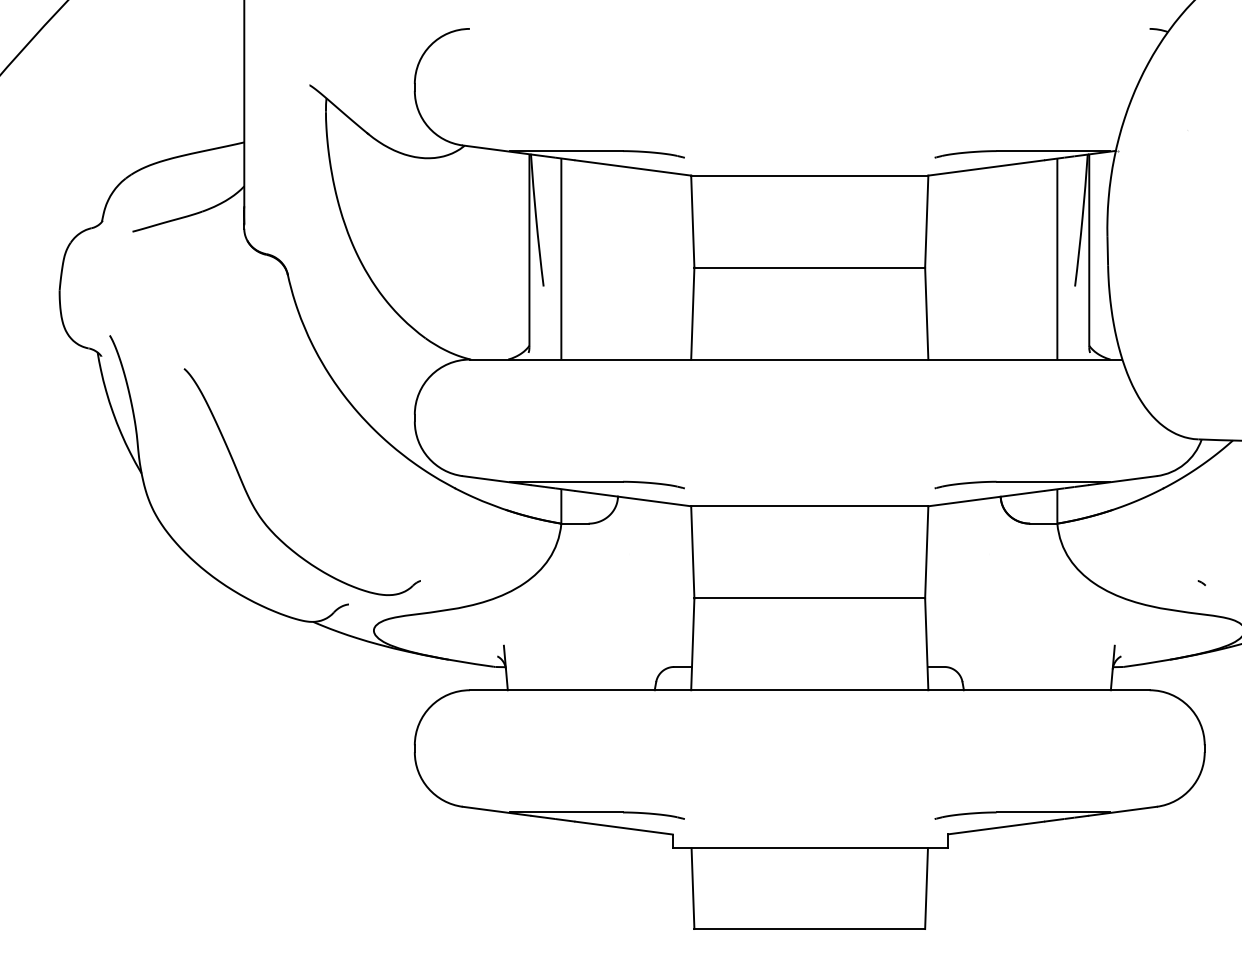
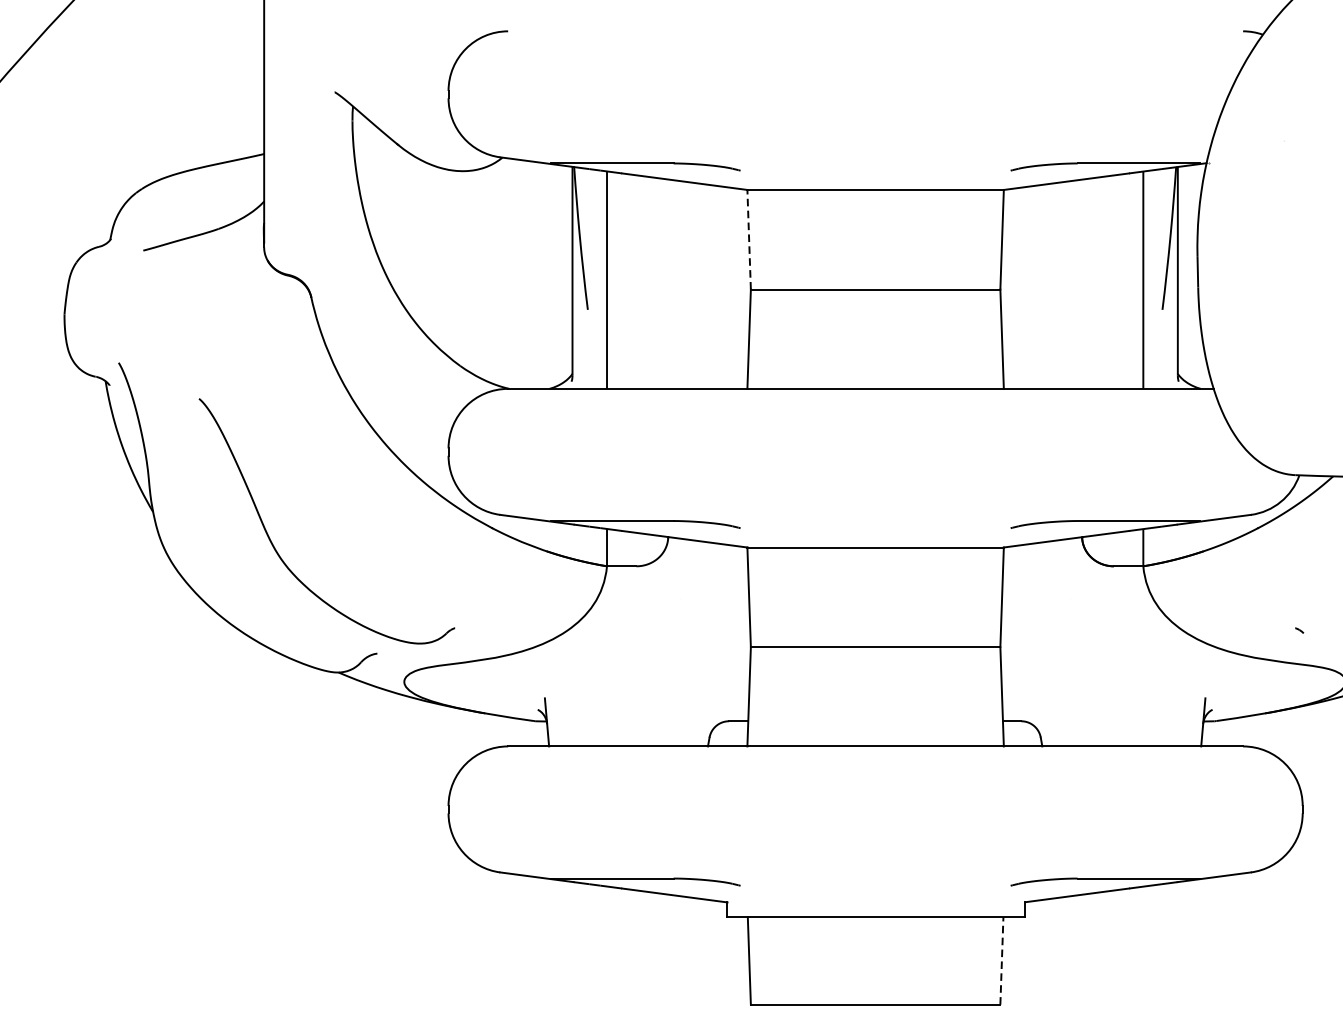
line: (692, 221) -> (748, 239), solid -> dashed
line: (926, 888) -> (1001, 960), solid -> dashed

